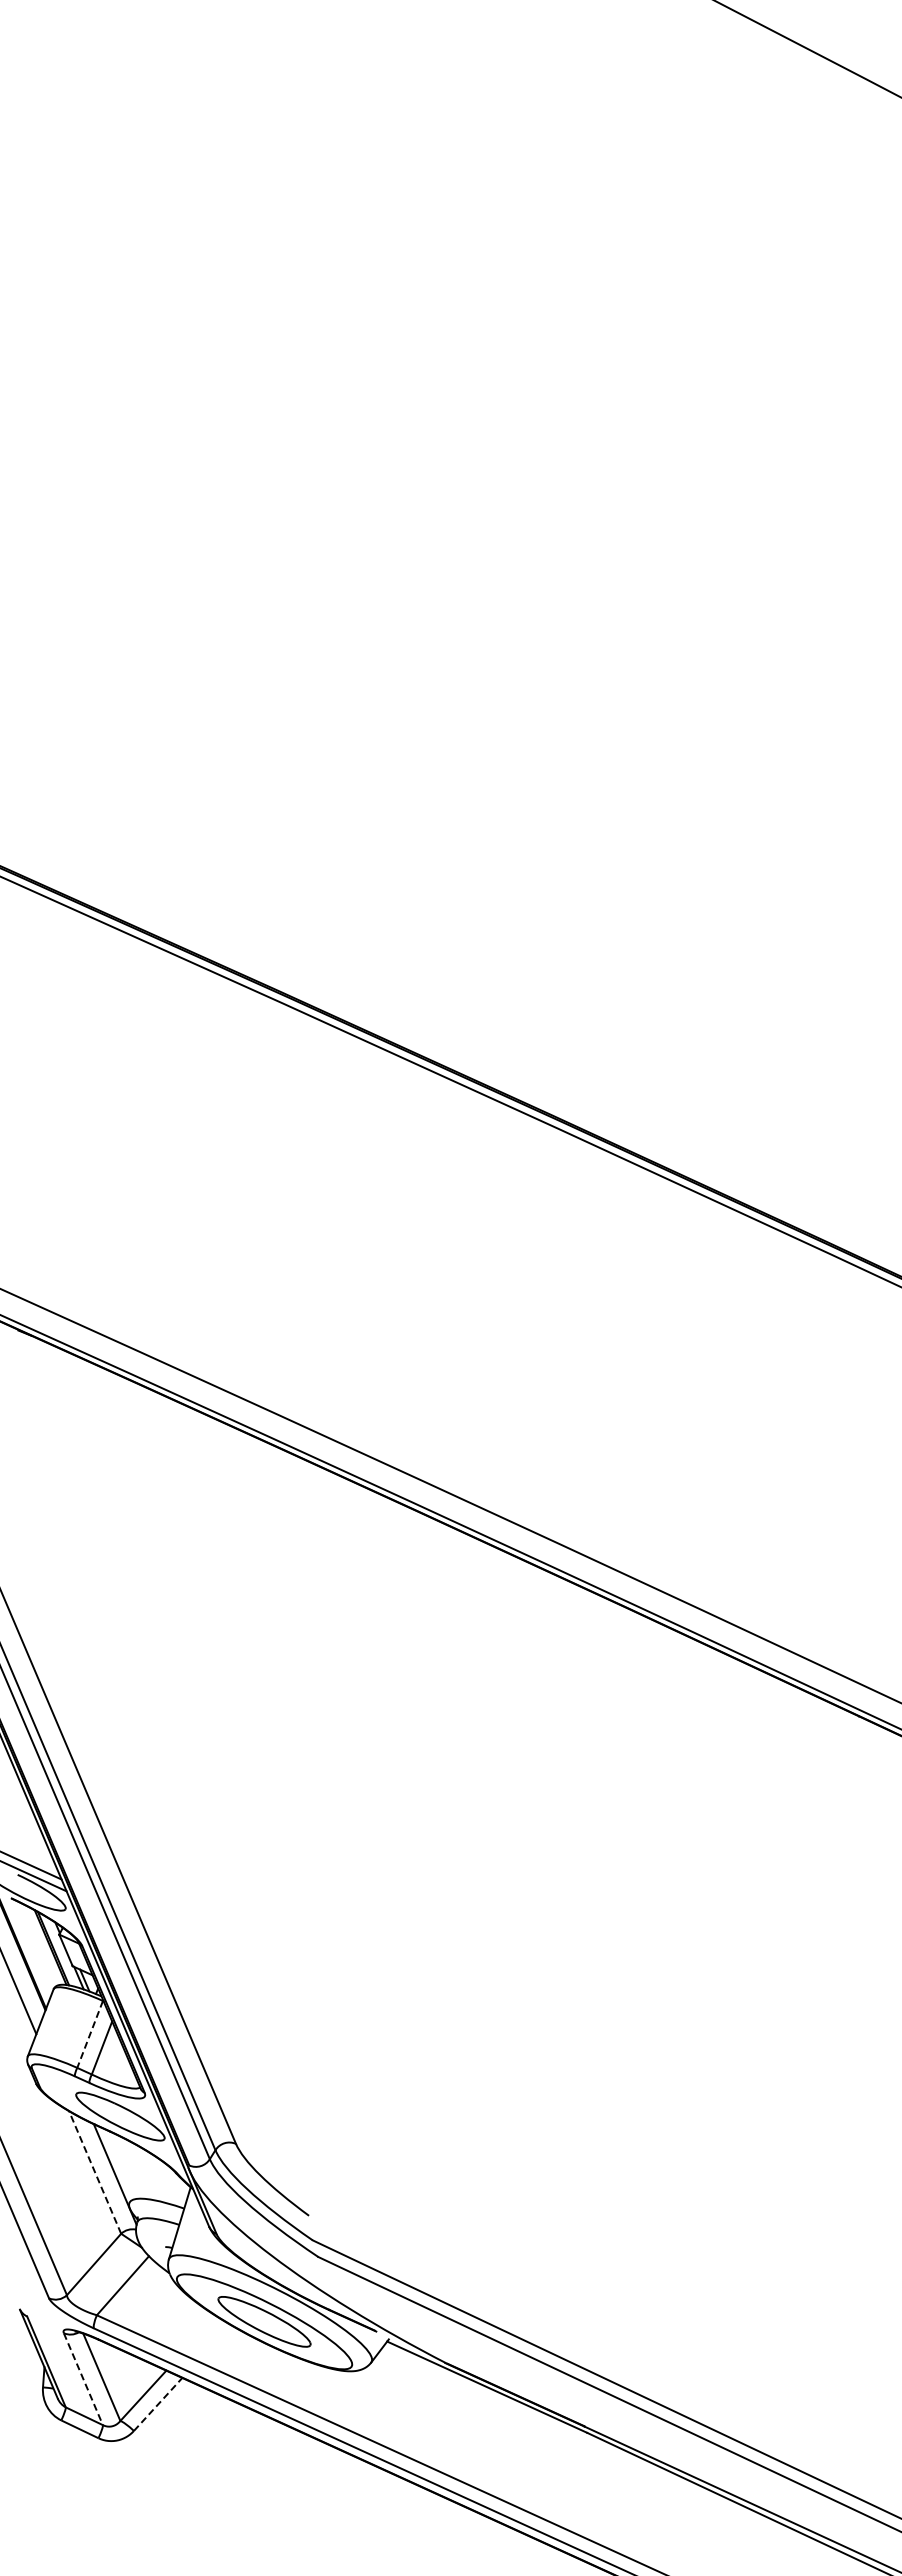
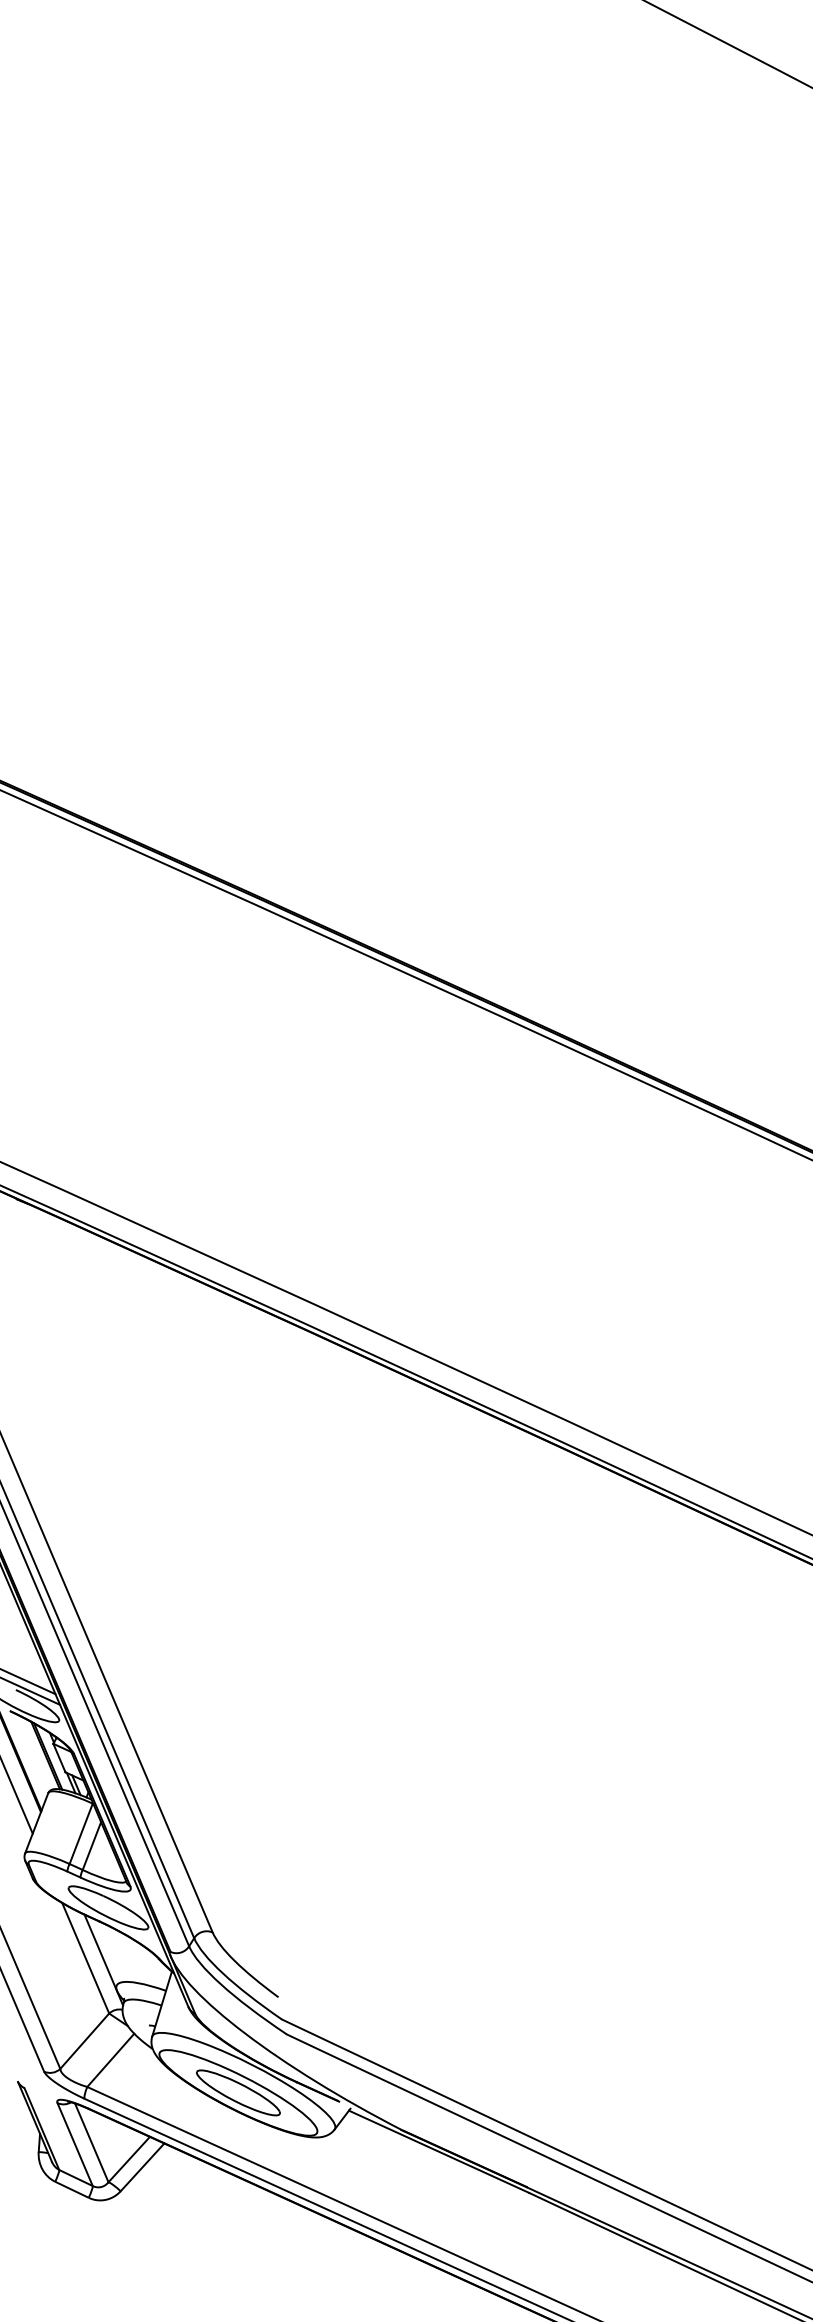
line: (90, 2034) -> (81, 1833), dashed -> solid
line: (95, 2172) -> (86, 1958), dashed -> solid
line: (83, 2379) -> (75, 2144), dashed -> solid
line: (158, 2404) -> (142, 2167), dashed -> solid

